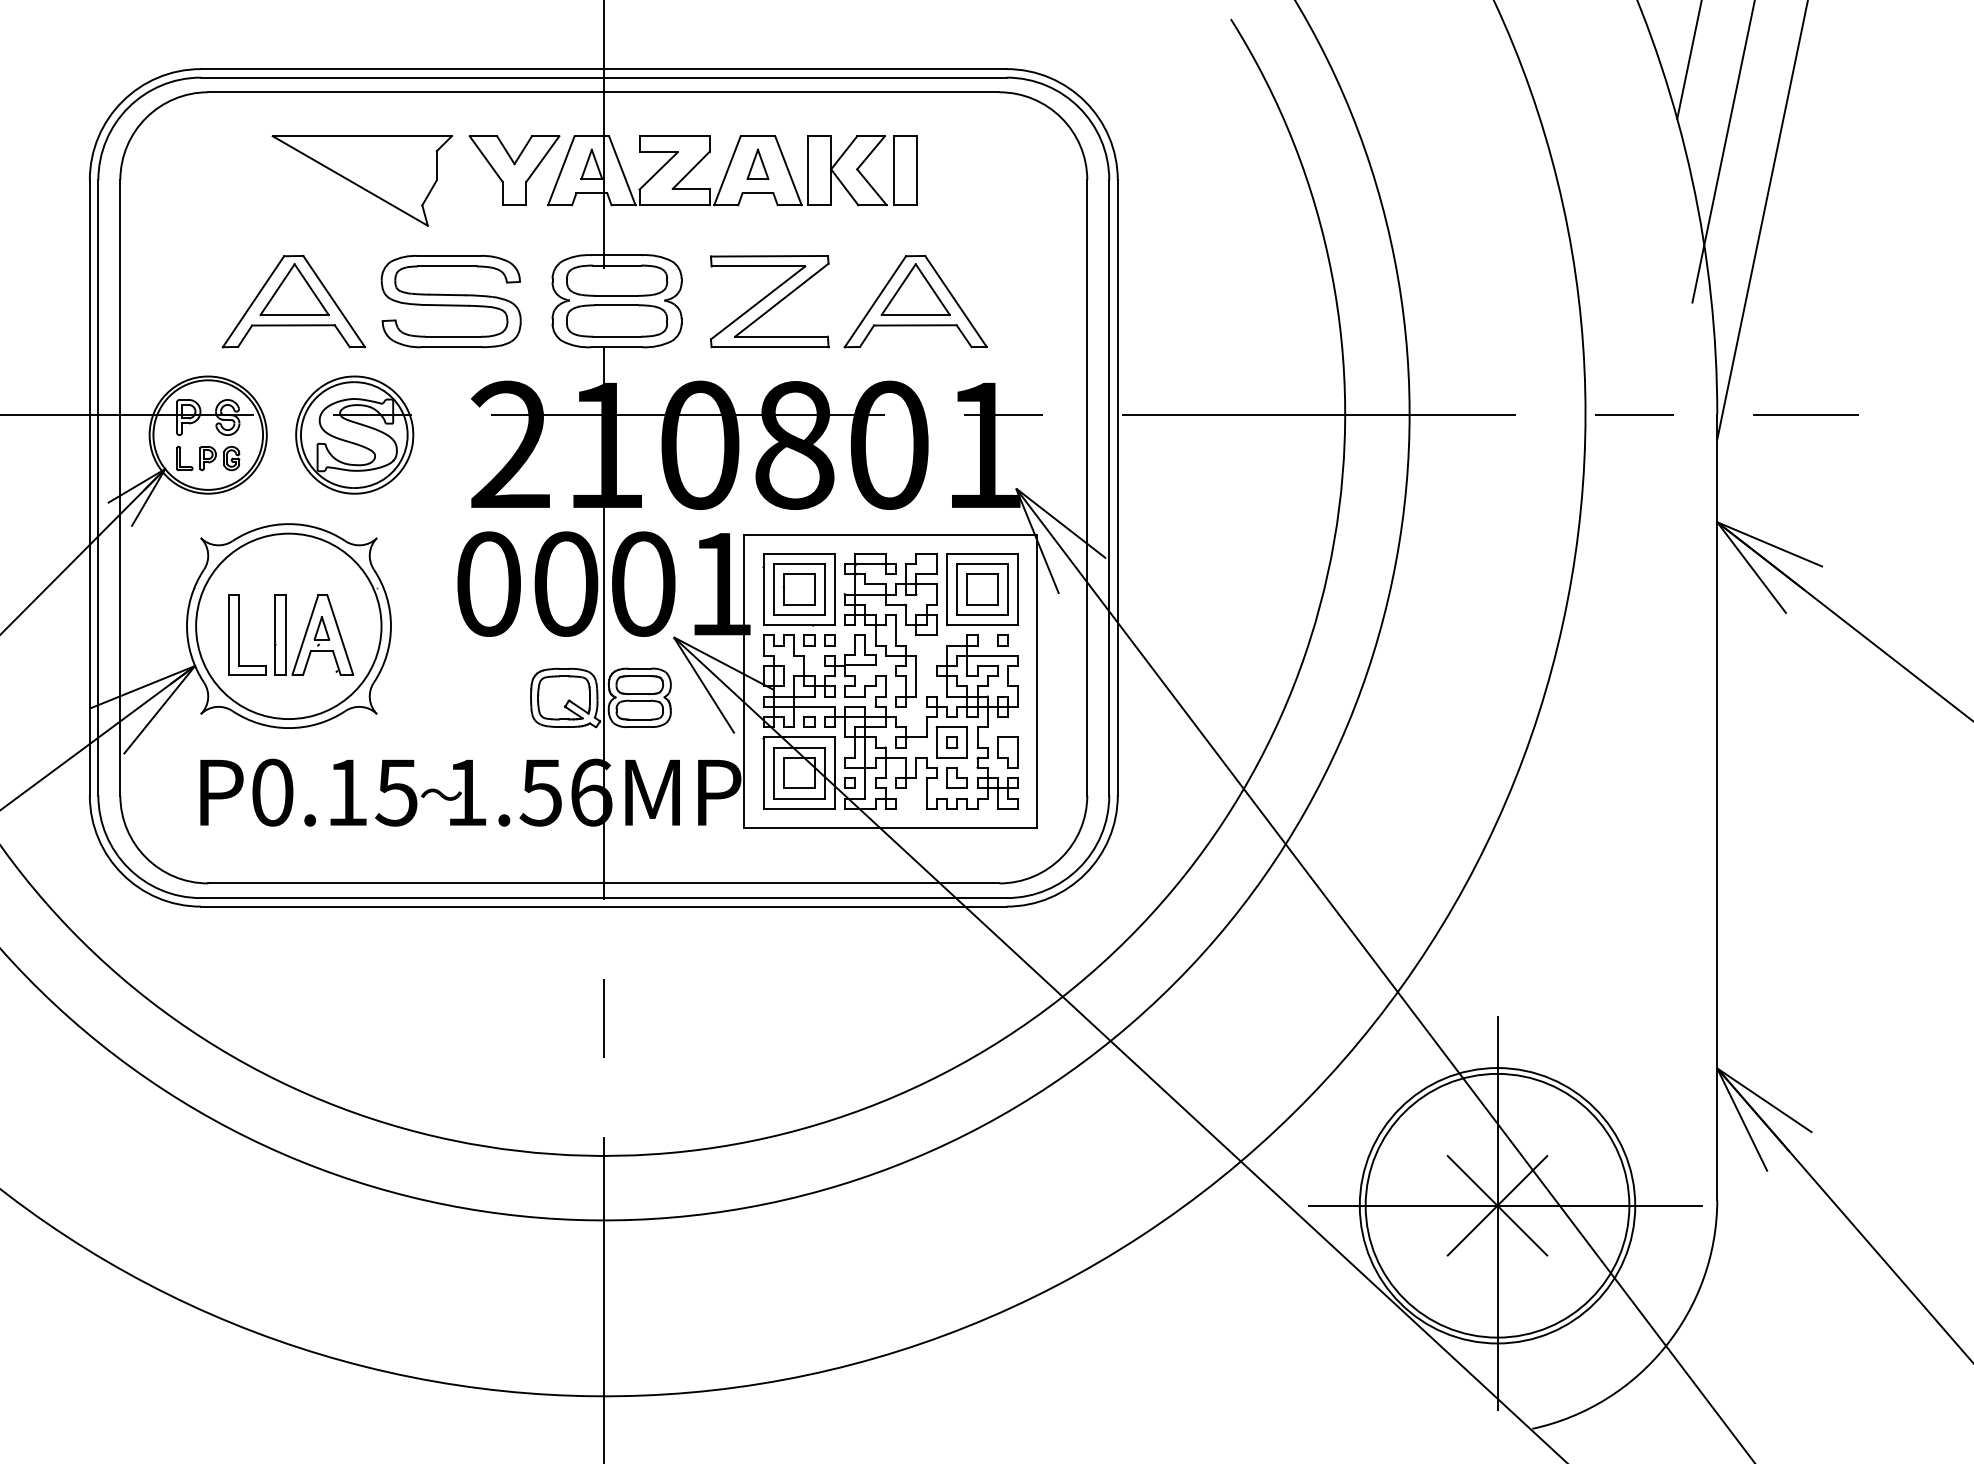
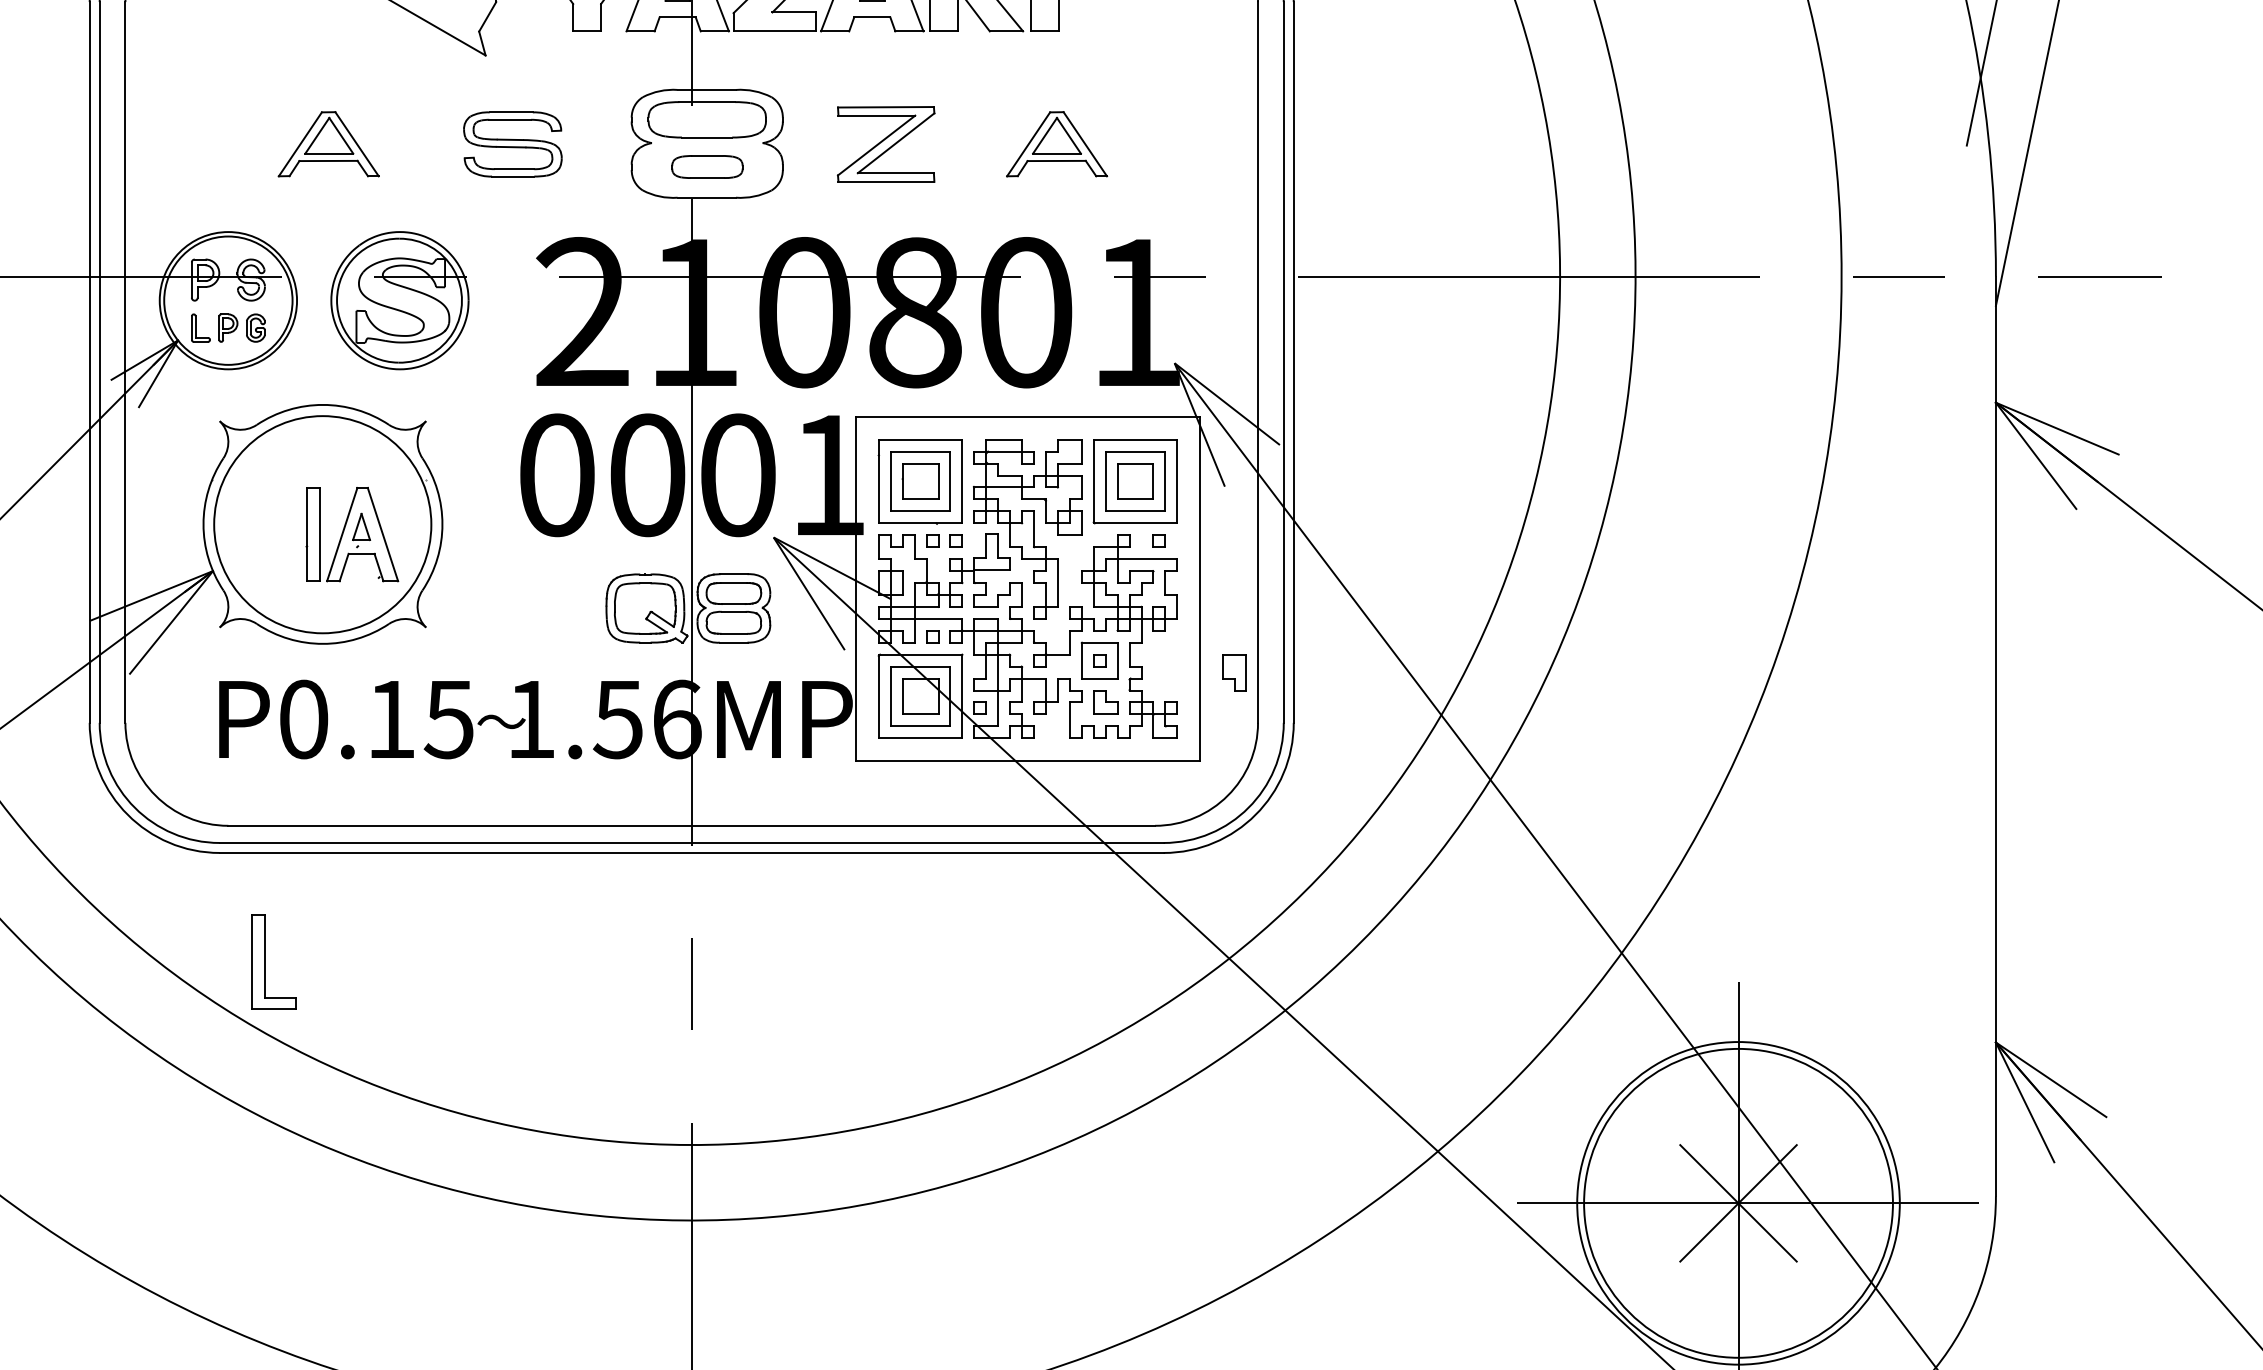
part: (293, 301) -> (328, 144), size x0.6
part: (450, 301) -> (512, 144), size x0.6
part: (769, 301) -> (885, 144), size x0.7
part: (915, 301) -> (1056, 144), size x0.6
part: (617, 320) -> (707, 166), size x0.6
part: (239, 634) -> (265, 961), moved
part: (1007, 752) -> (1233, 672), moved

